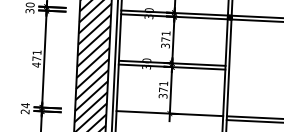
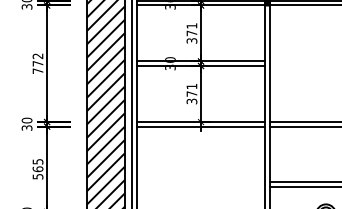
text: (36, 58) -> (37, 63), 471 -> 772
text: (24, 107) -> (26, 123), 24 -> 30
line: (169, 117) -> (200, 126), added

